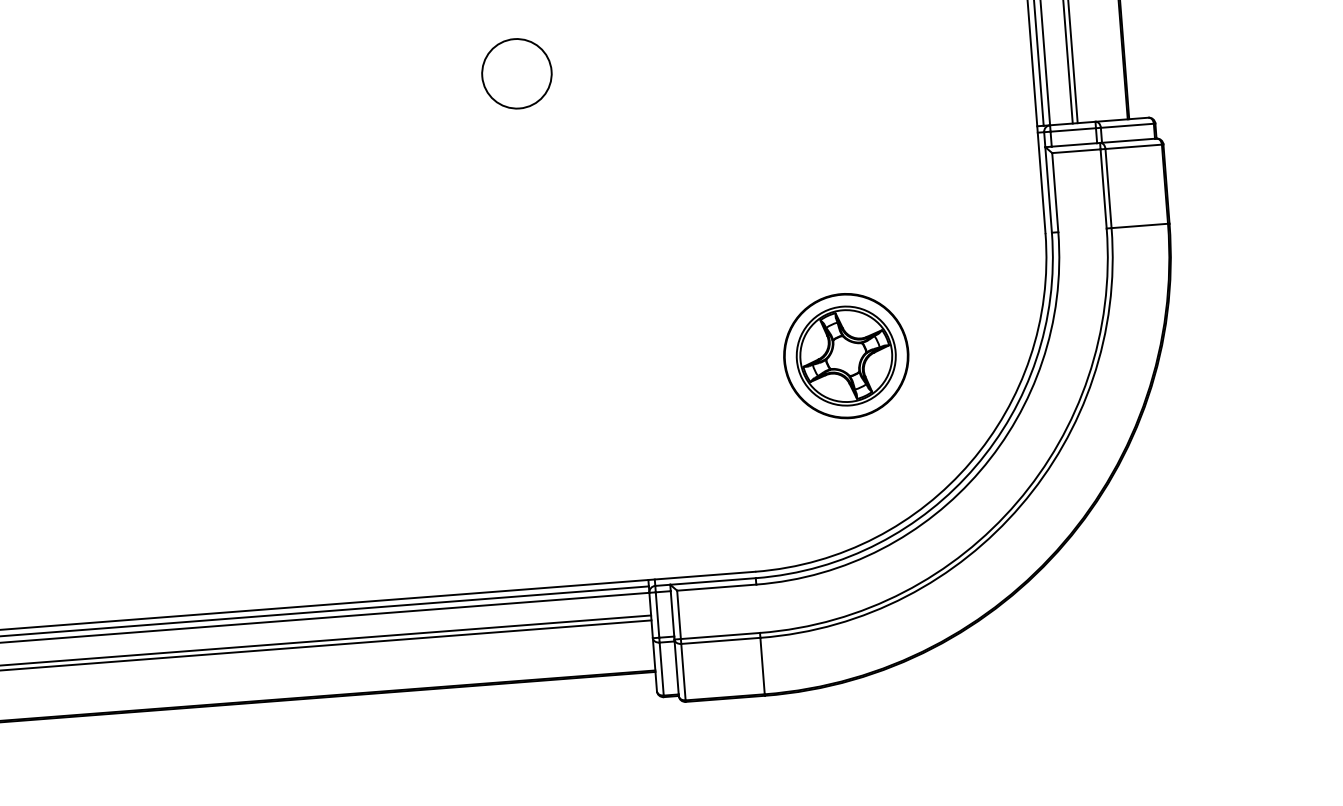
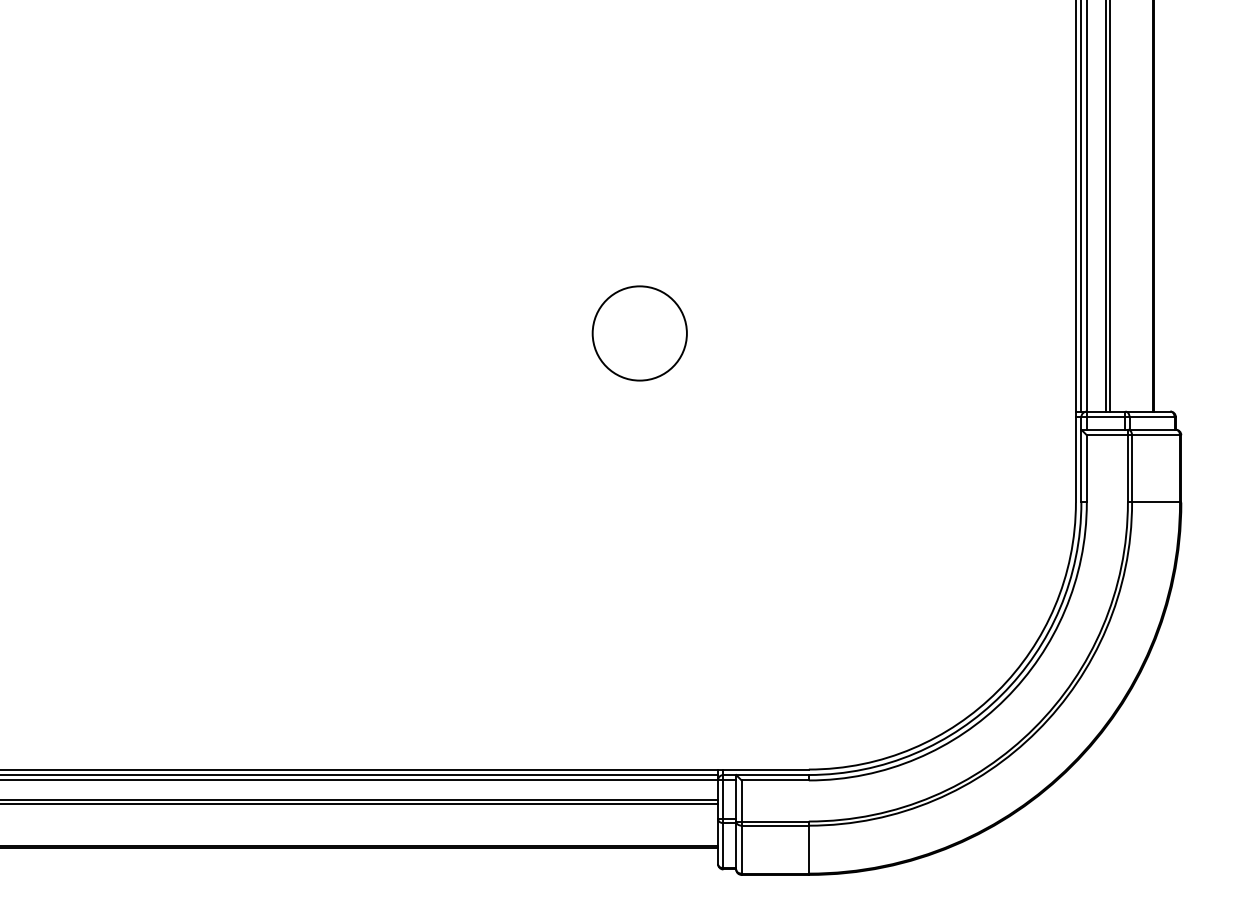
circle: (516, 73) -> (639, 333), size x1.6
part: (845, 355) -> (899, 592), removed

